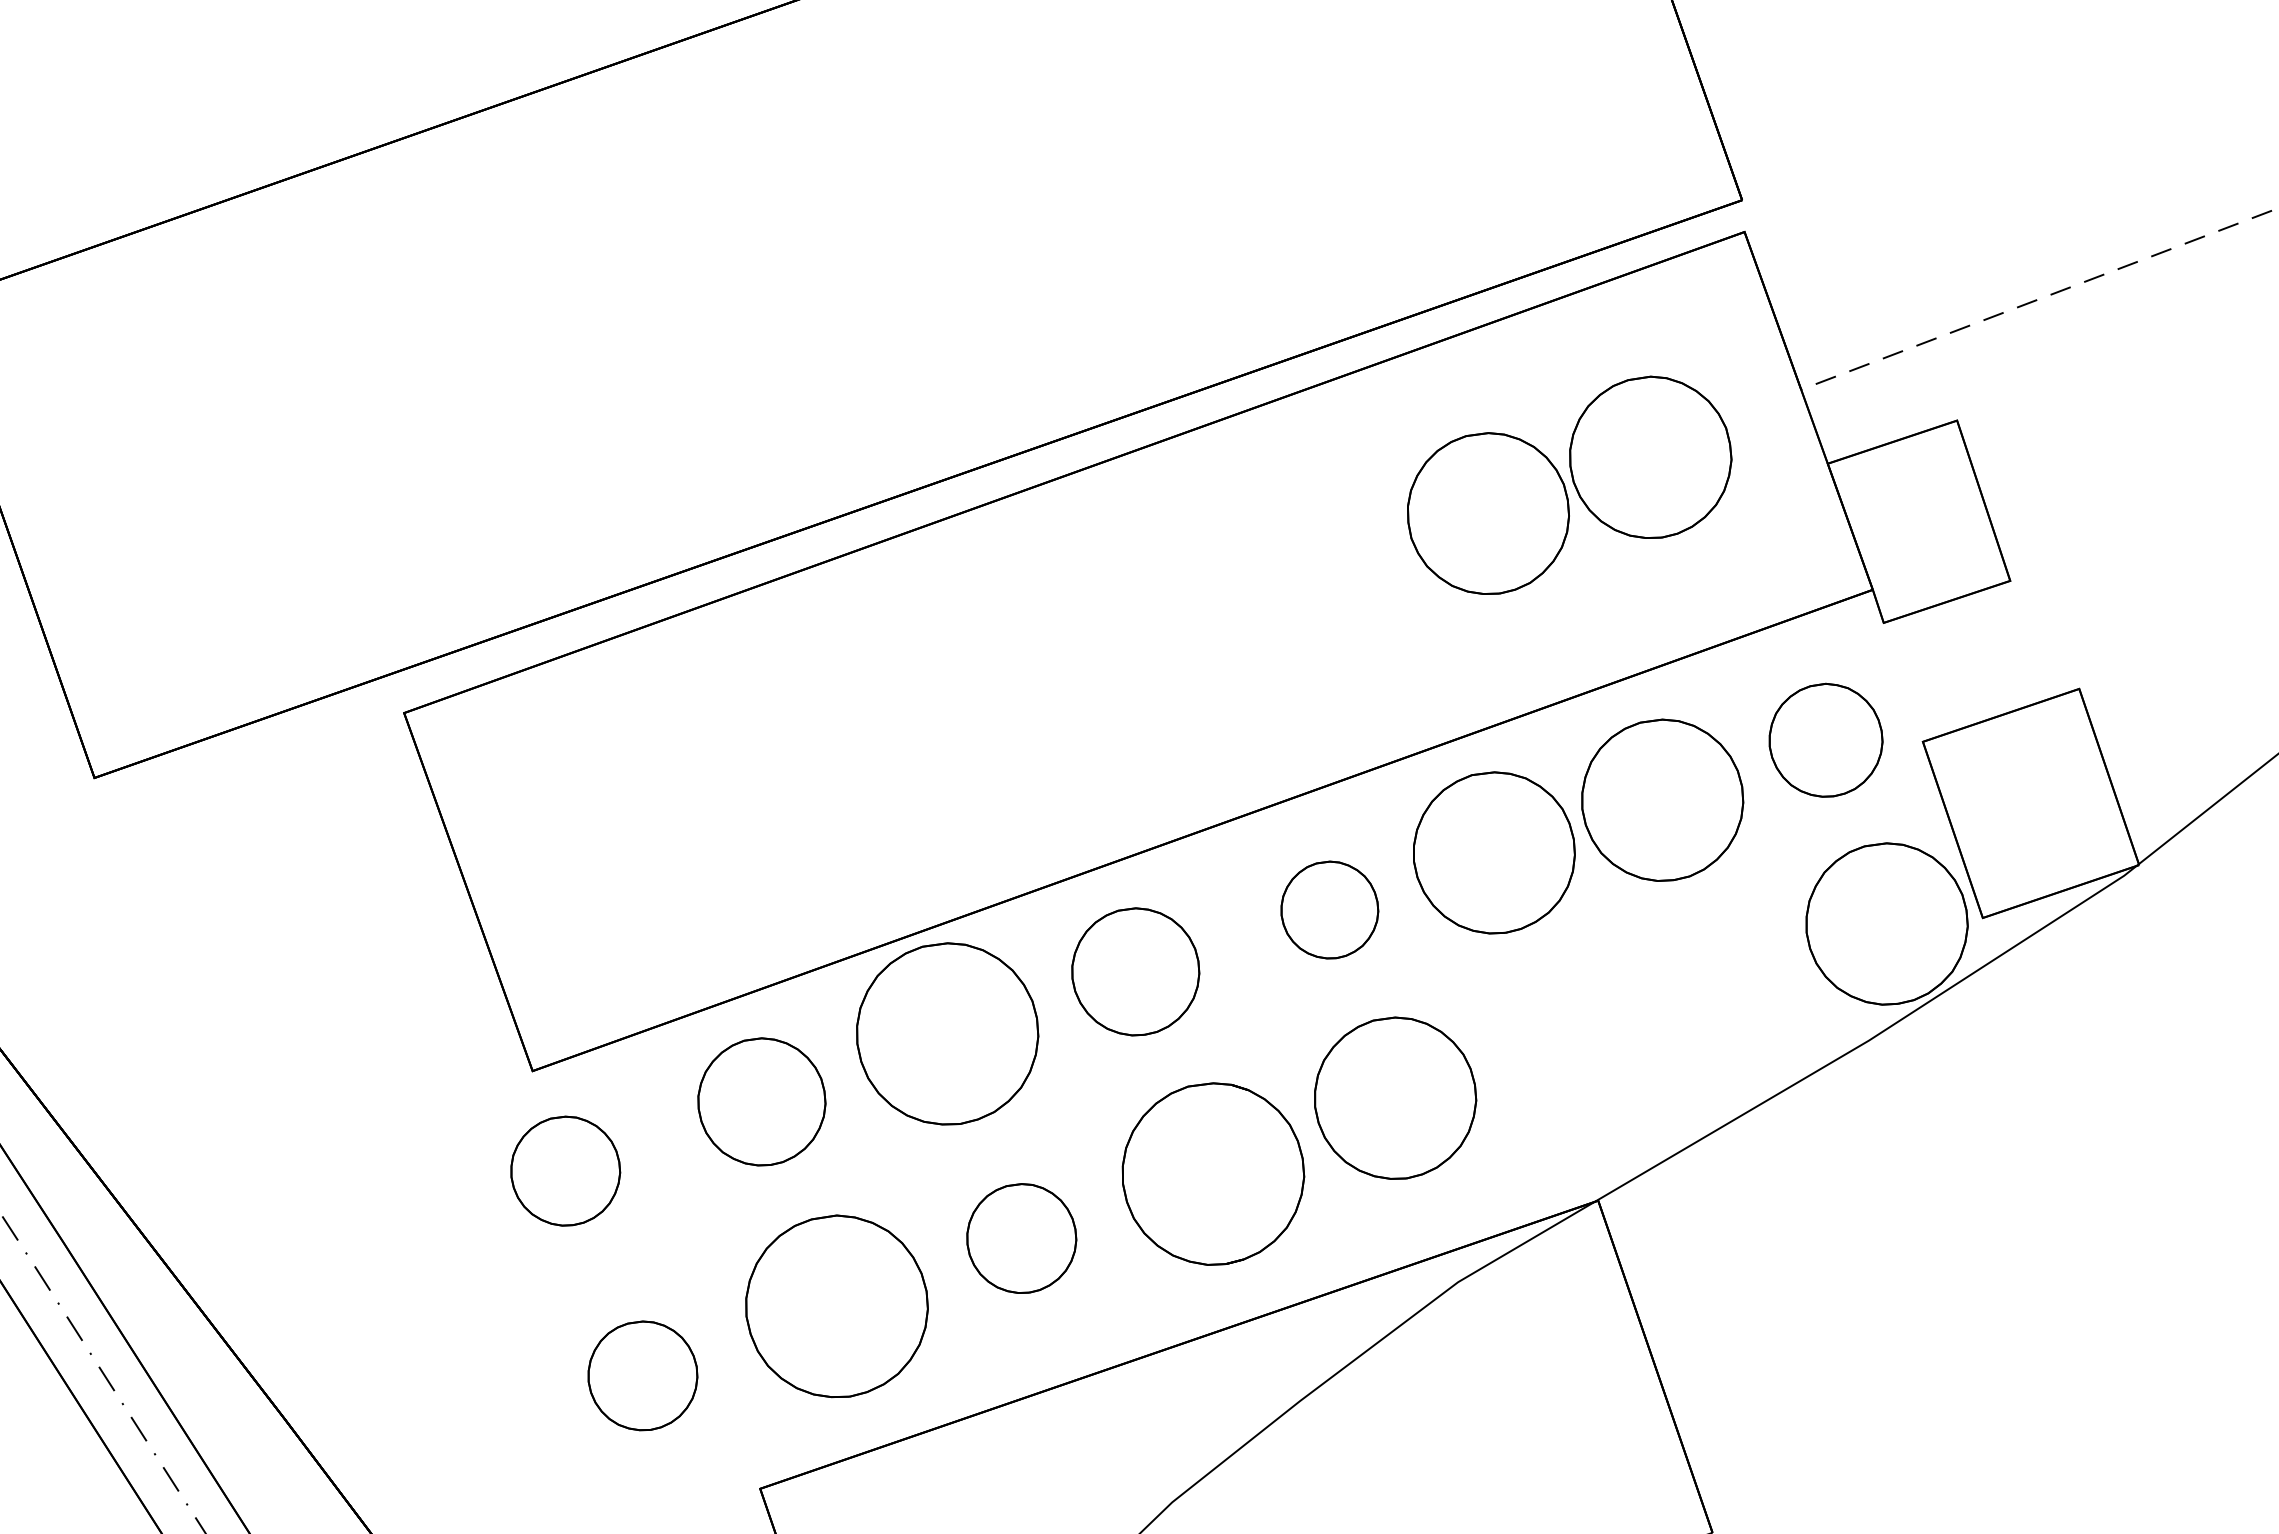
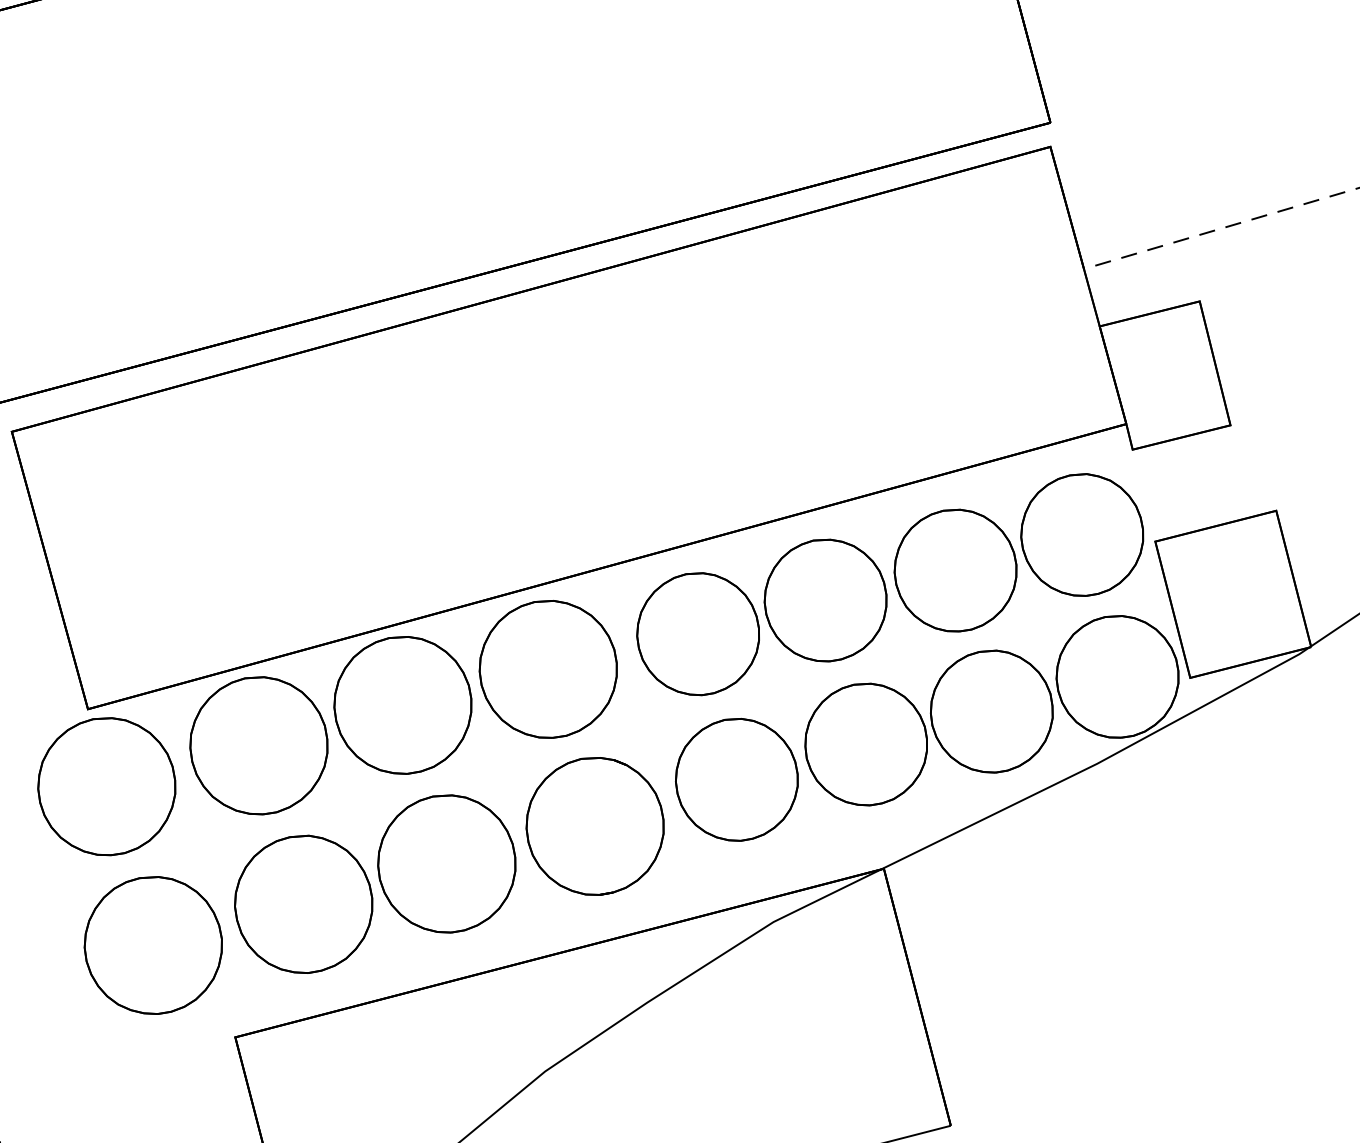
part: (1569, 484) -> (929, 727), moved
part: (1825, 739) -> (1082, 534), size x1.43
part: (1329, 909) -> (698, 633), size x1.67
part: (1135, 971) -> (548, 669), size x1.43
part: (761, 1101) -> (258, 745), size x1.43
part: (565, 1170) -> (106, 786), size x1.67
part: (1021, 1238) -> (446, 863), size x1.67
part: (642, 1375) -> (153, 945), size x1.67

